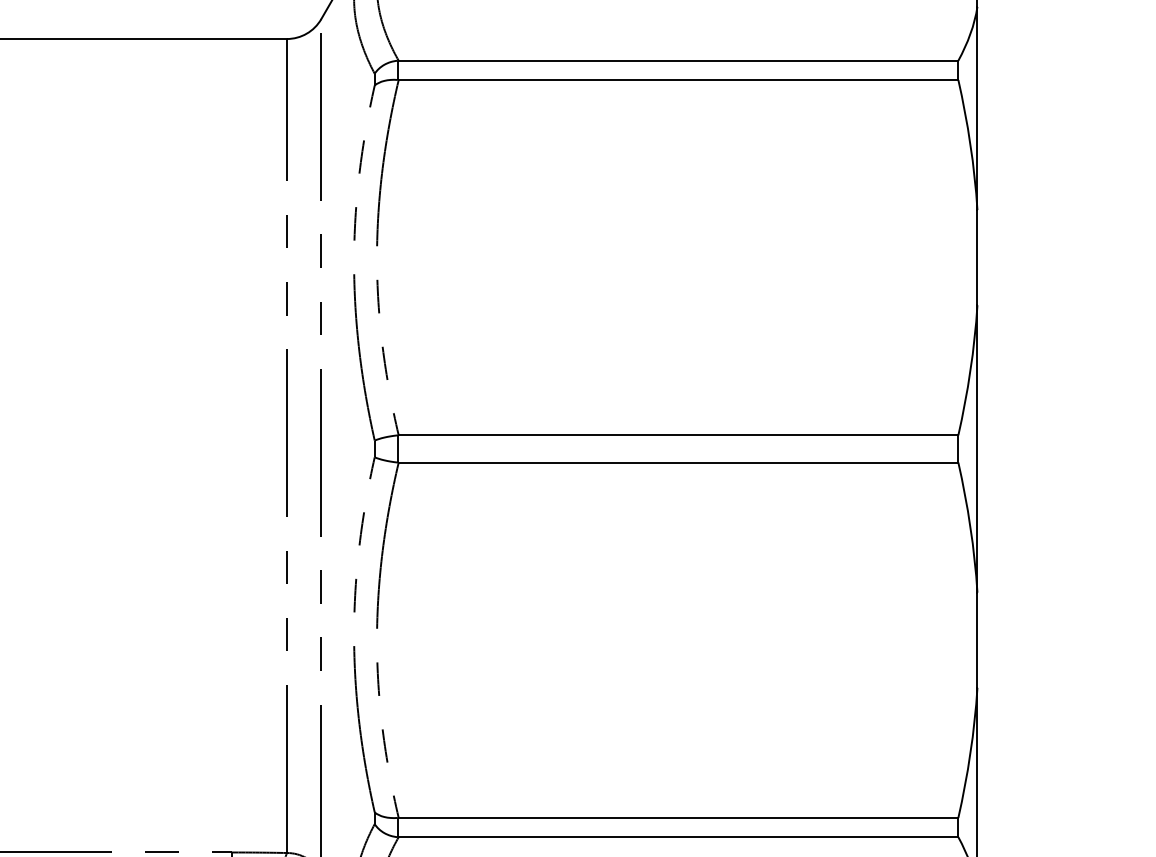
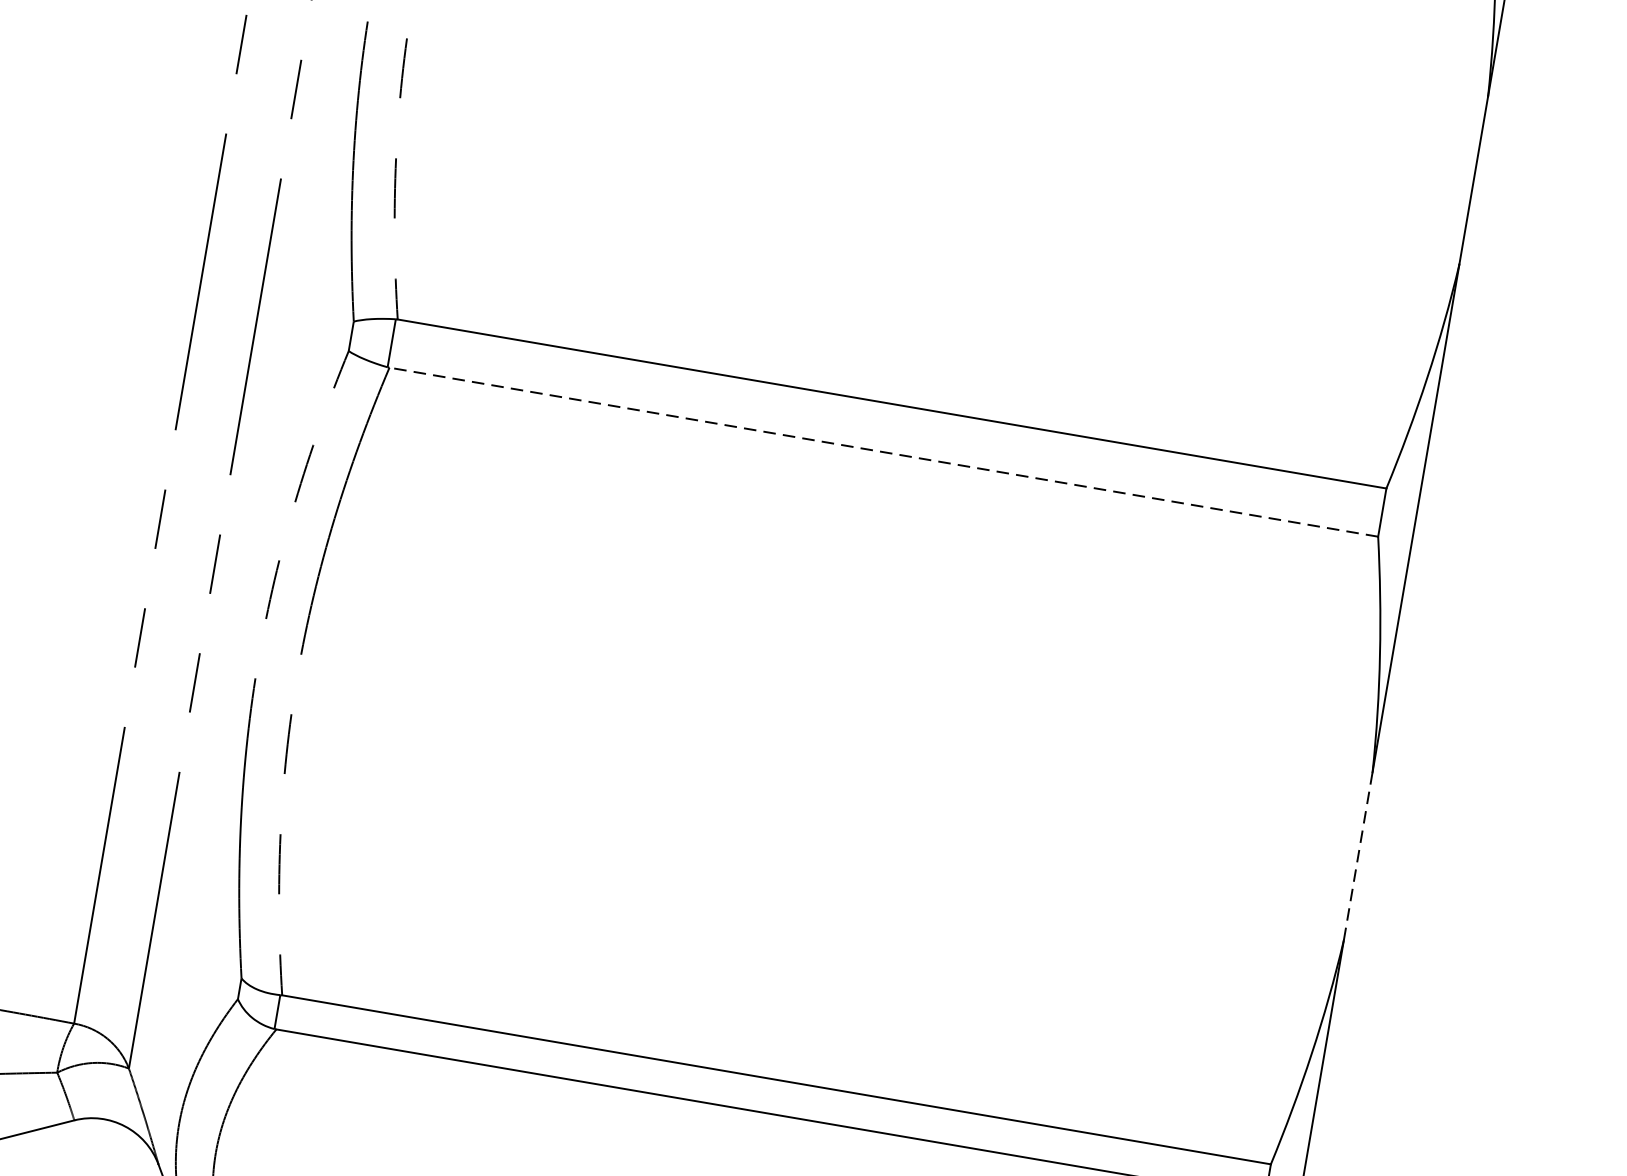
line: (678, 462) -> (883, 451), solid -> dashed
line: (977, 640) -> (1358, 856), solid -> dashed

